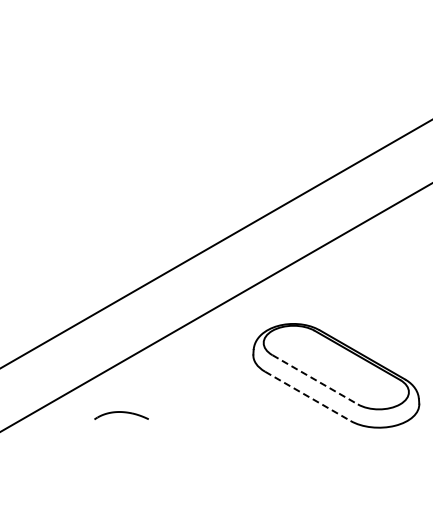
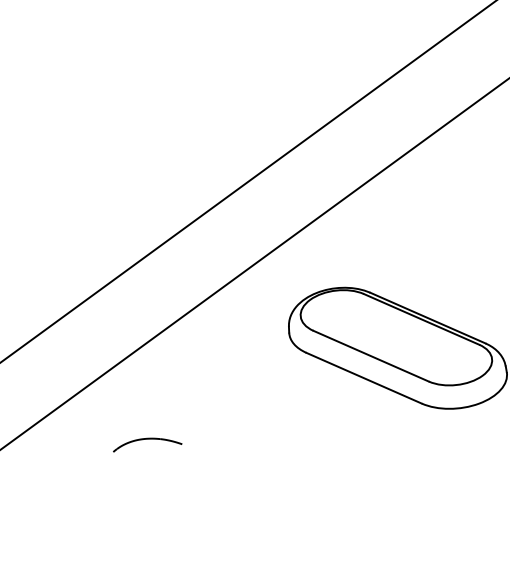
line: (315, 380) -> (371, 357), dashed -> solid
line: (308, 396) -> (365, 378), dashed -> solid
part: (121, 415) -> (147, 443), moved

